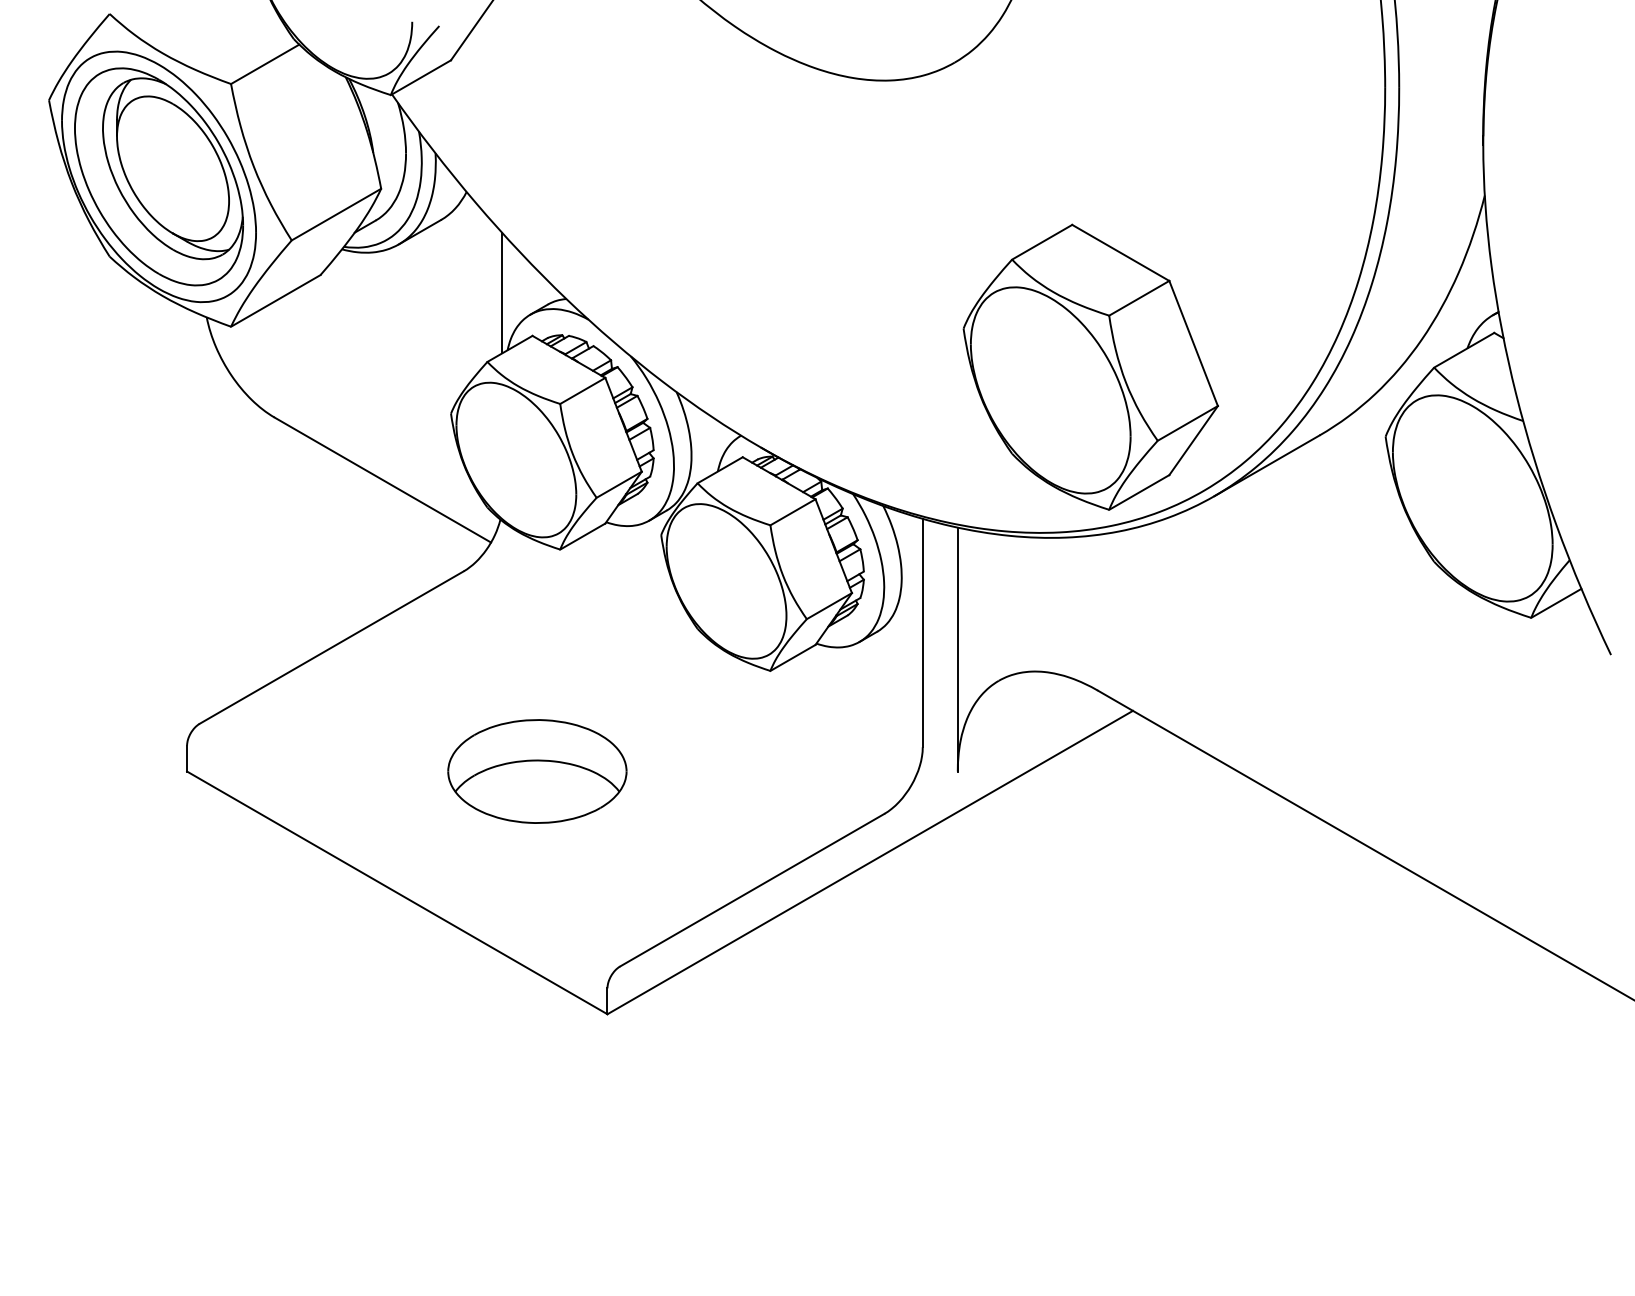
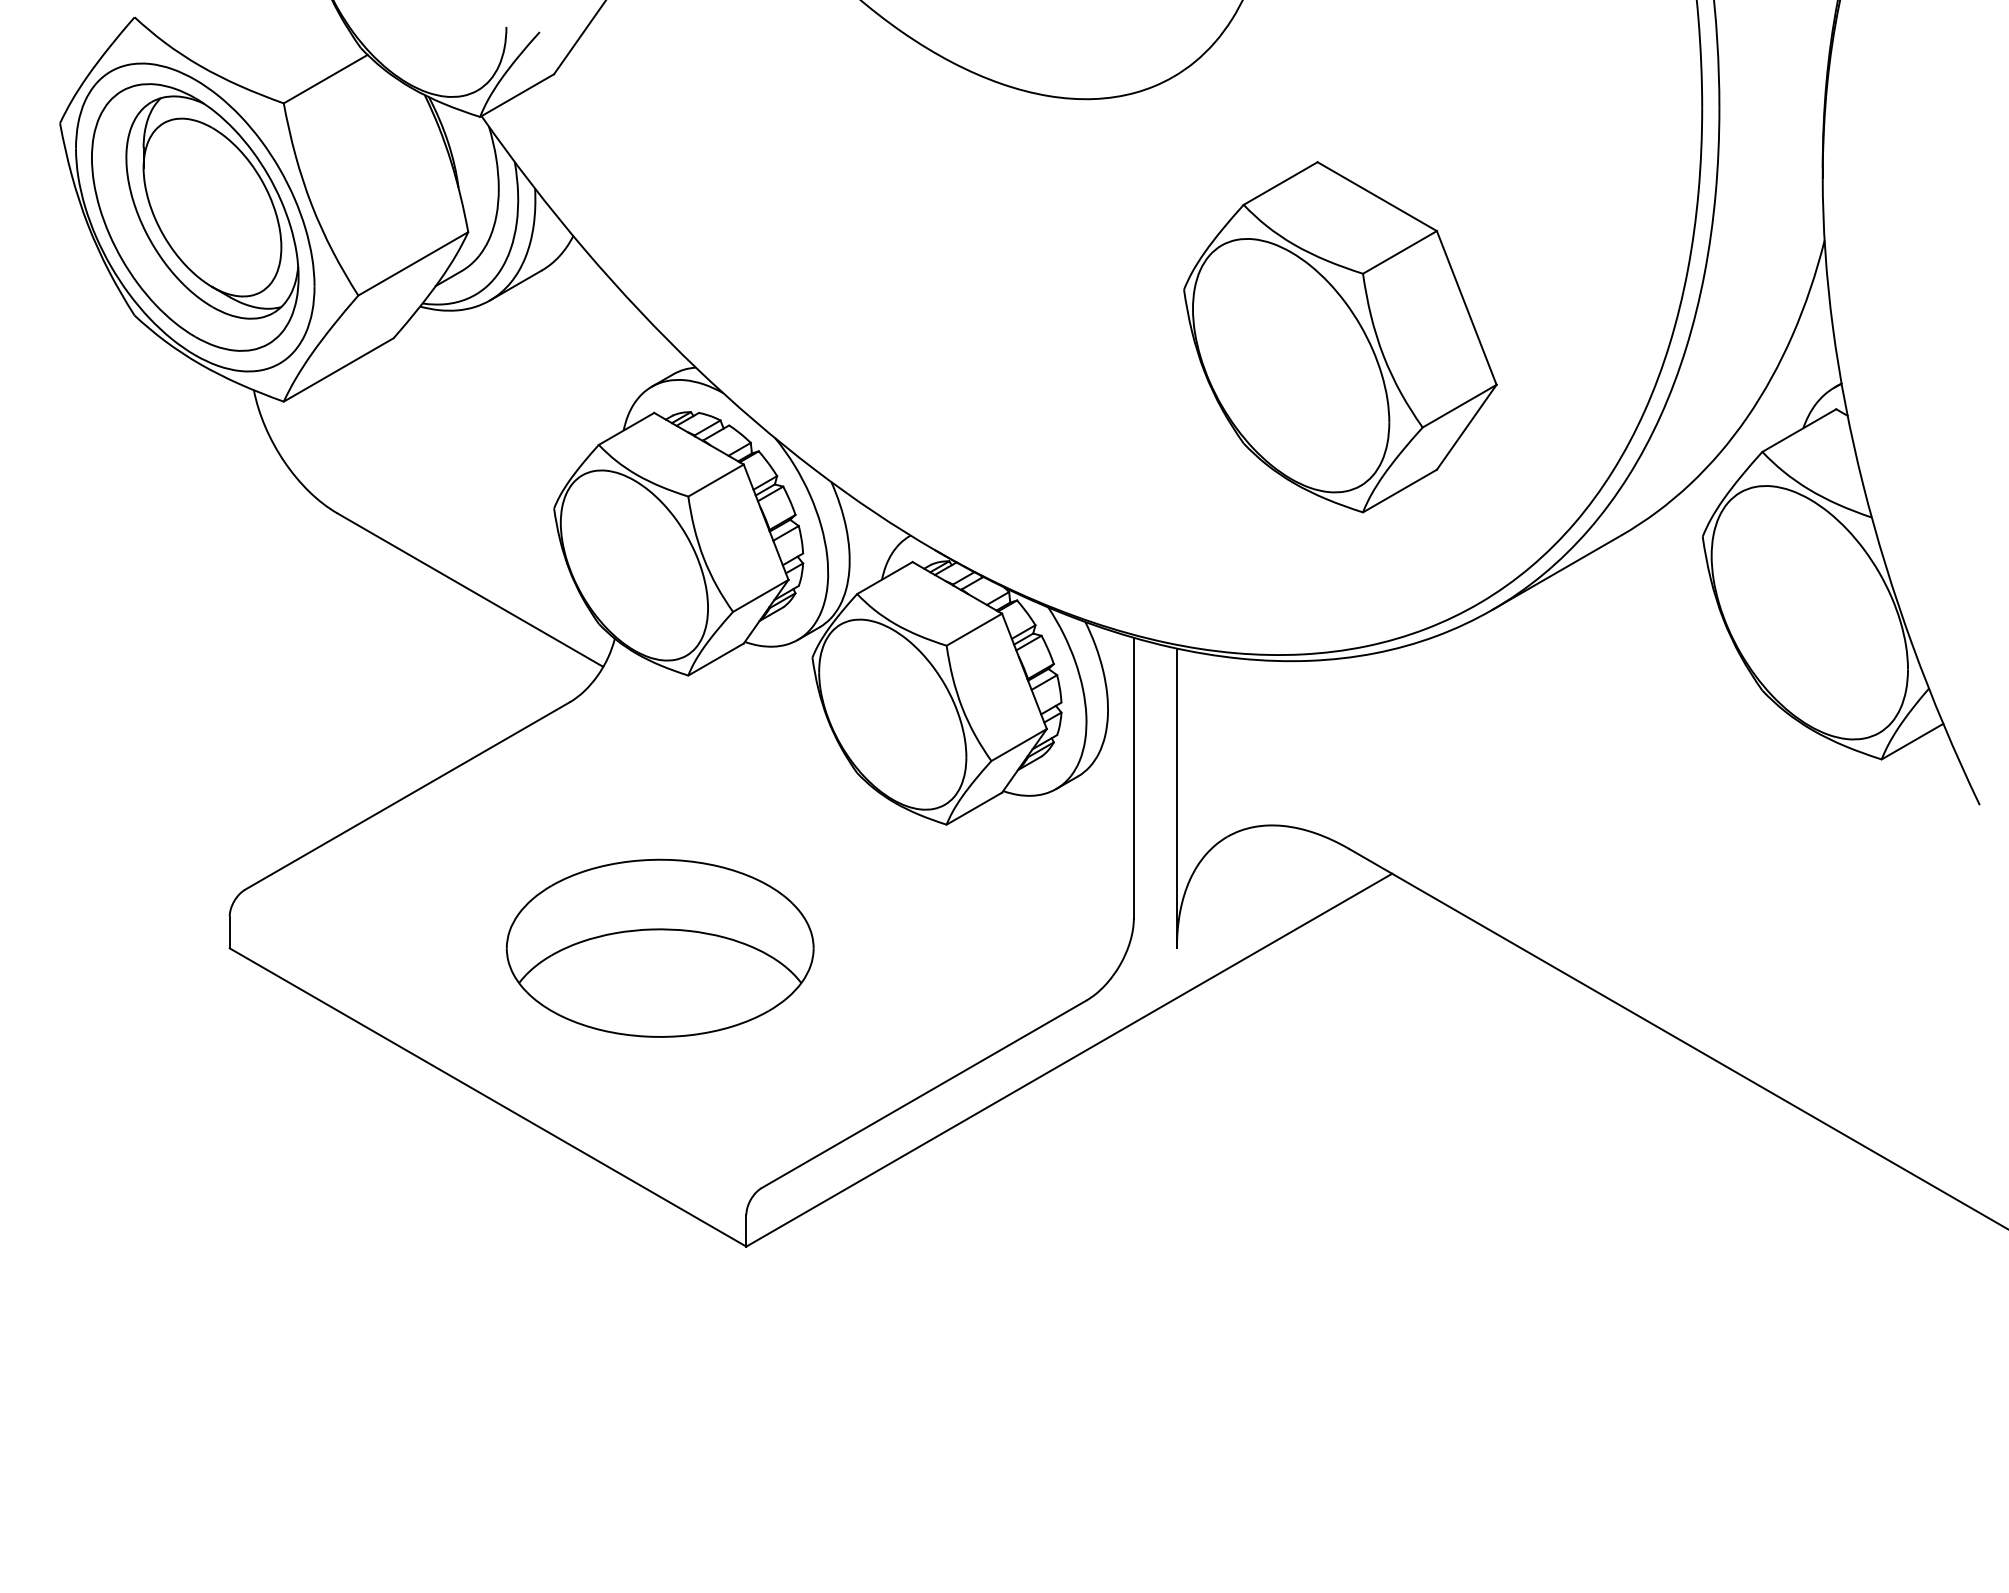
line: (502, 293) -> (617, 360), removed
part: (1090, 366) -> (1340, 336), moved
part: (537, 771) -> (660, 948), size x1.4

